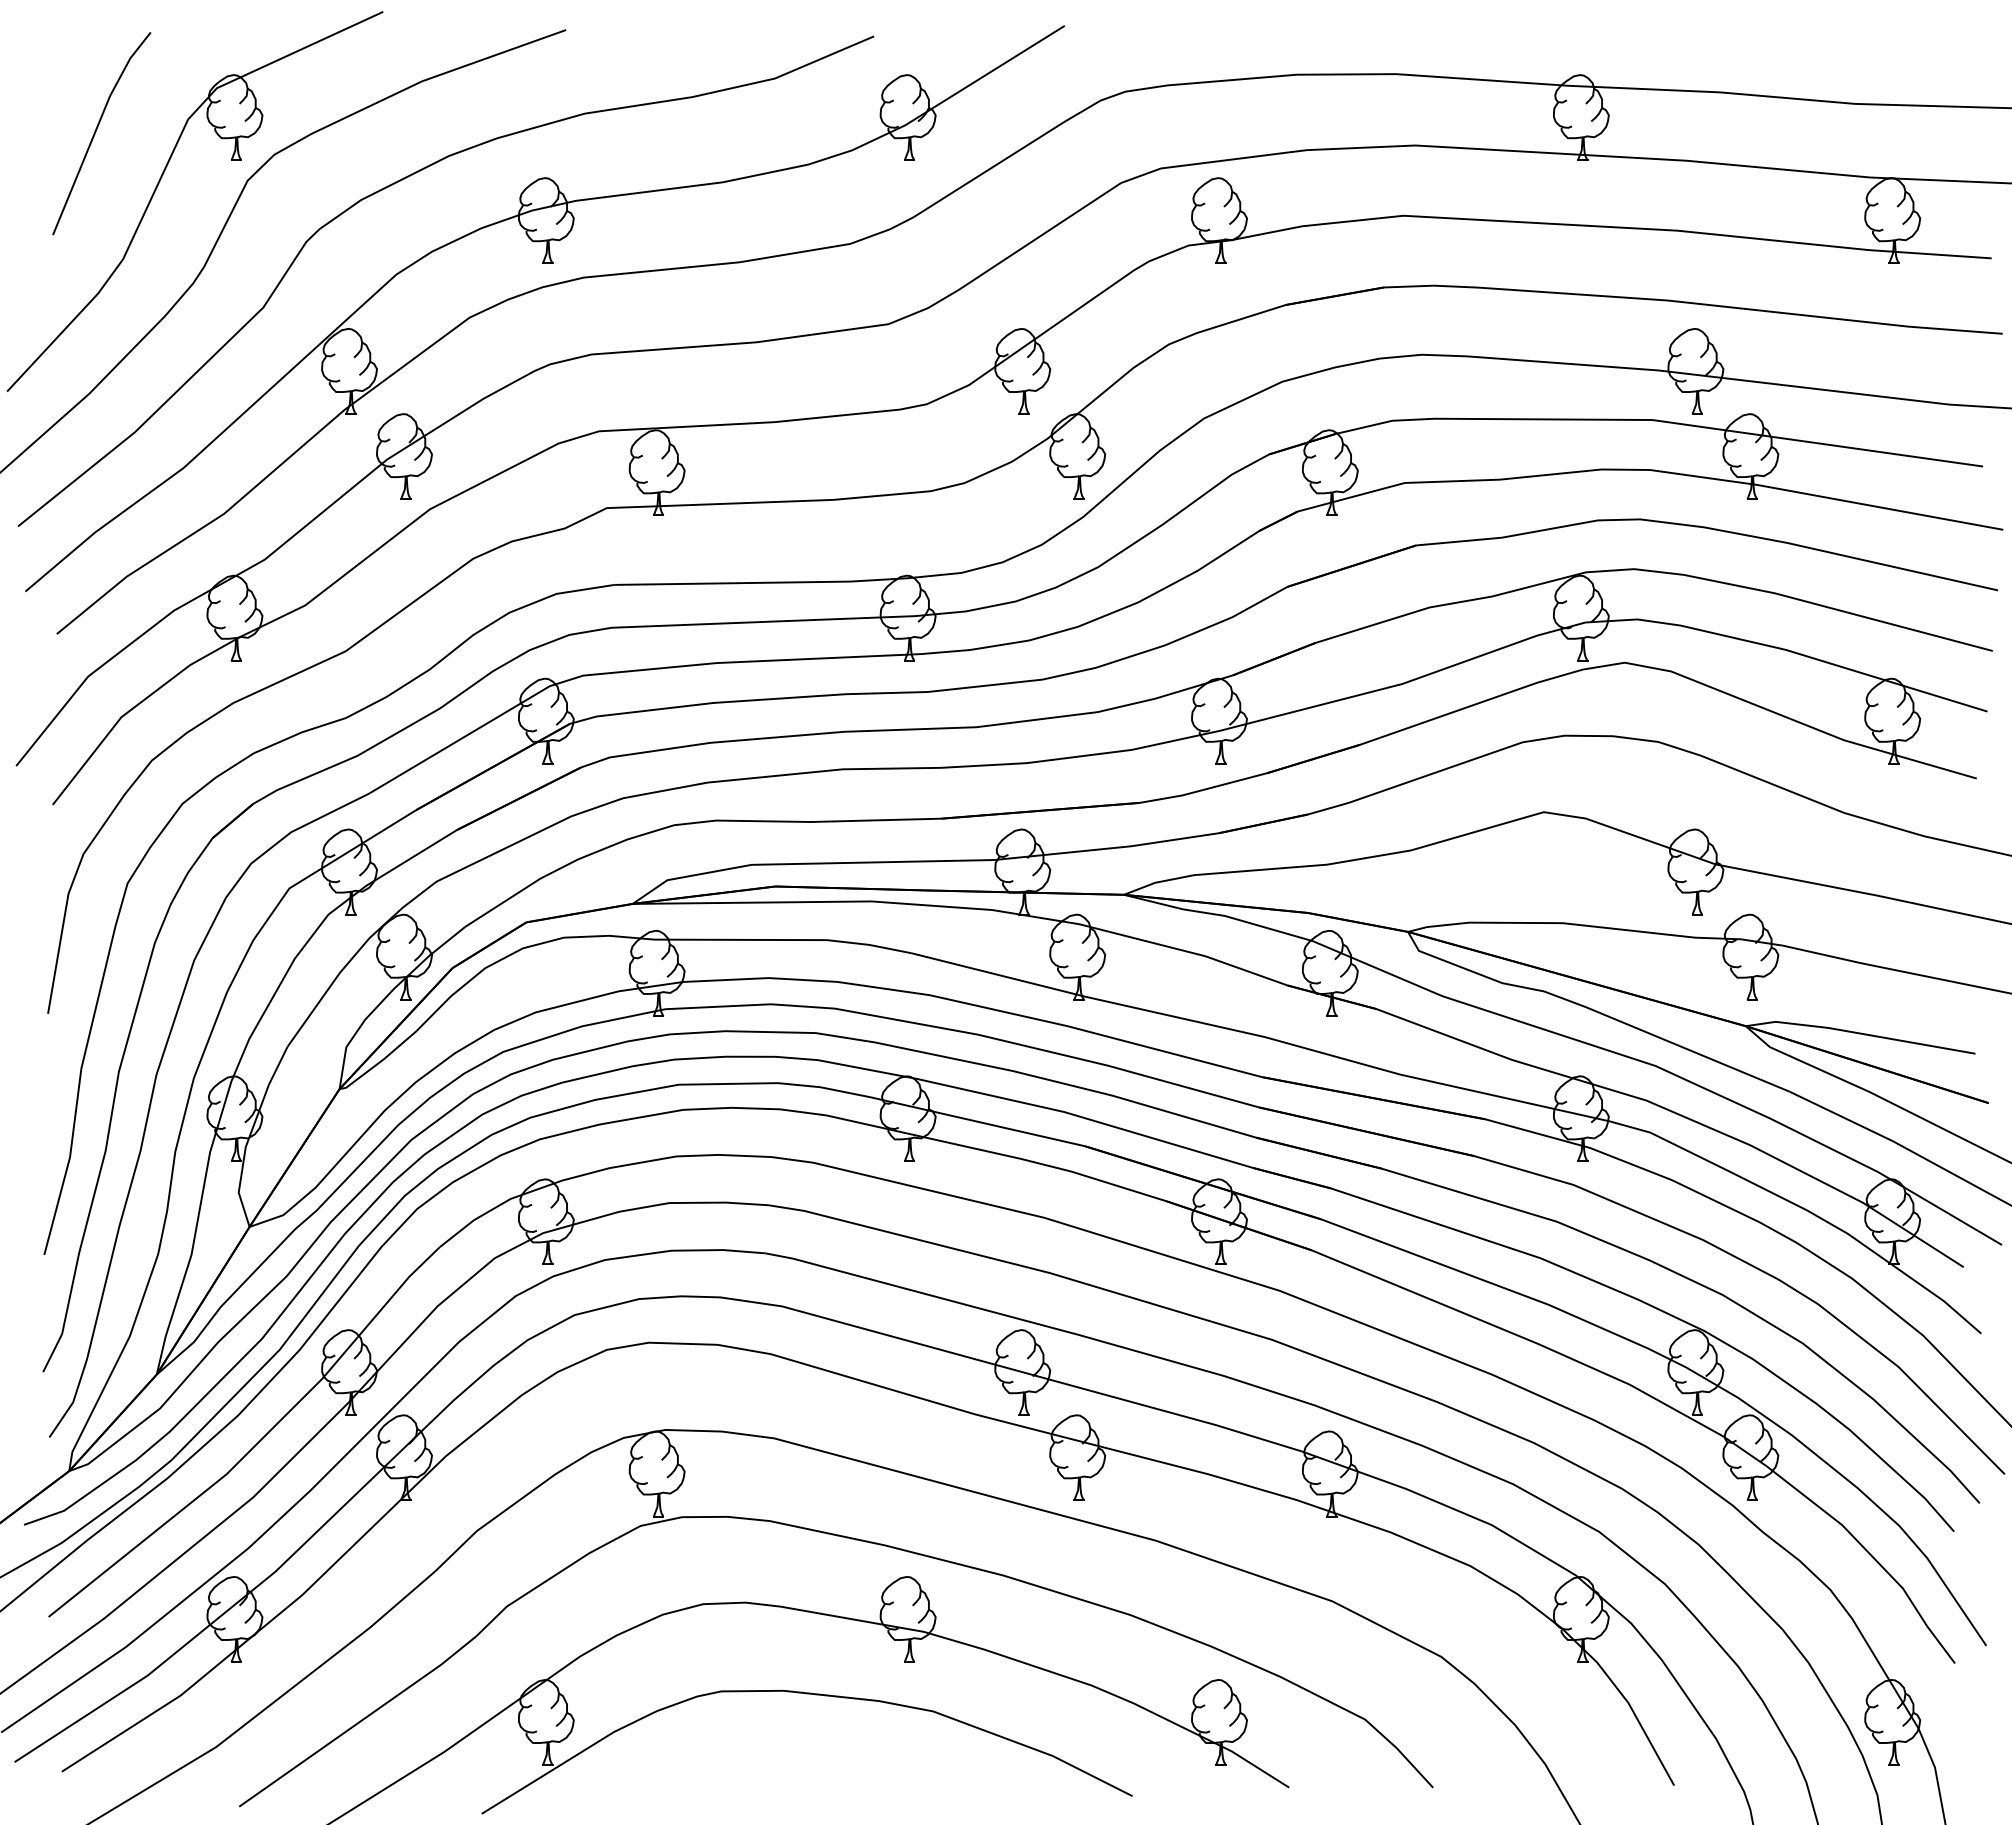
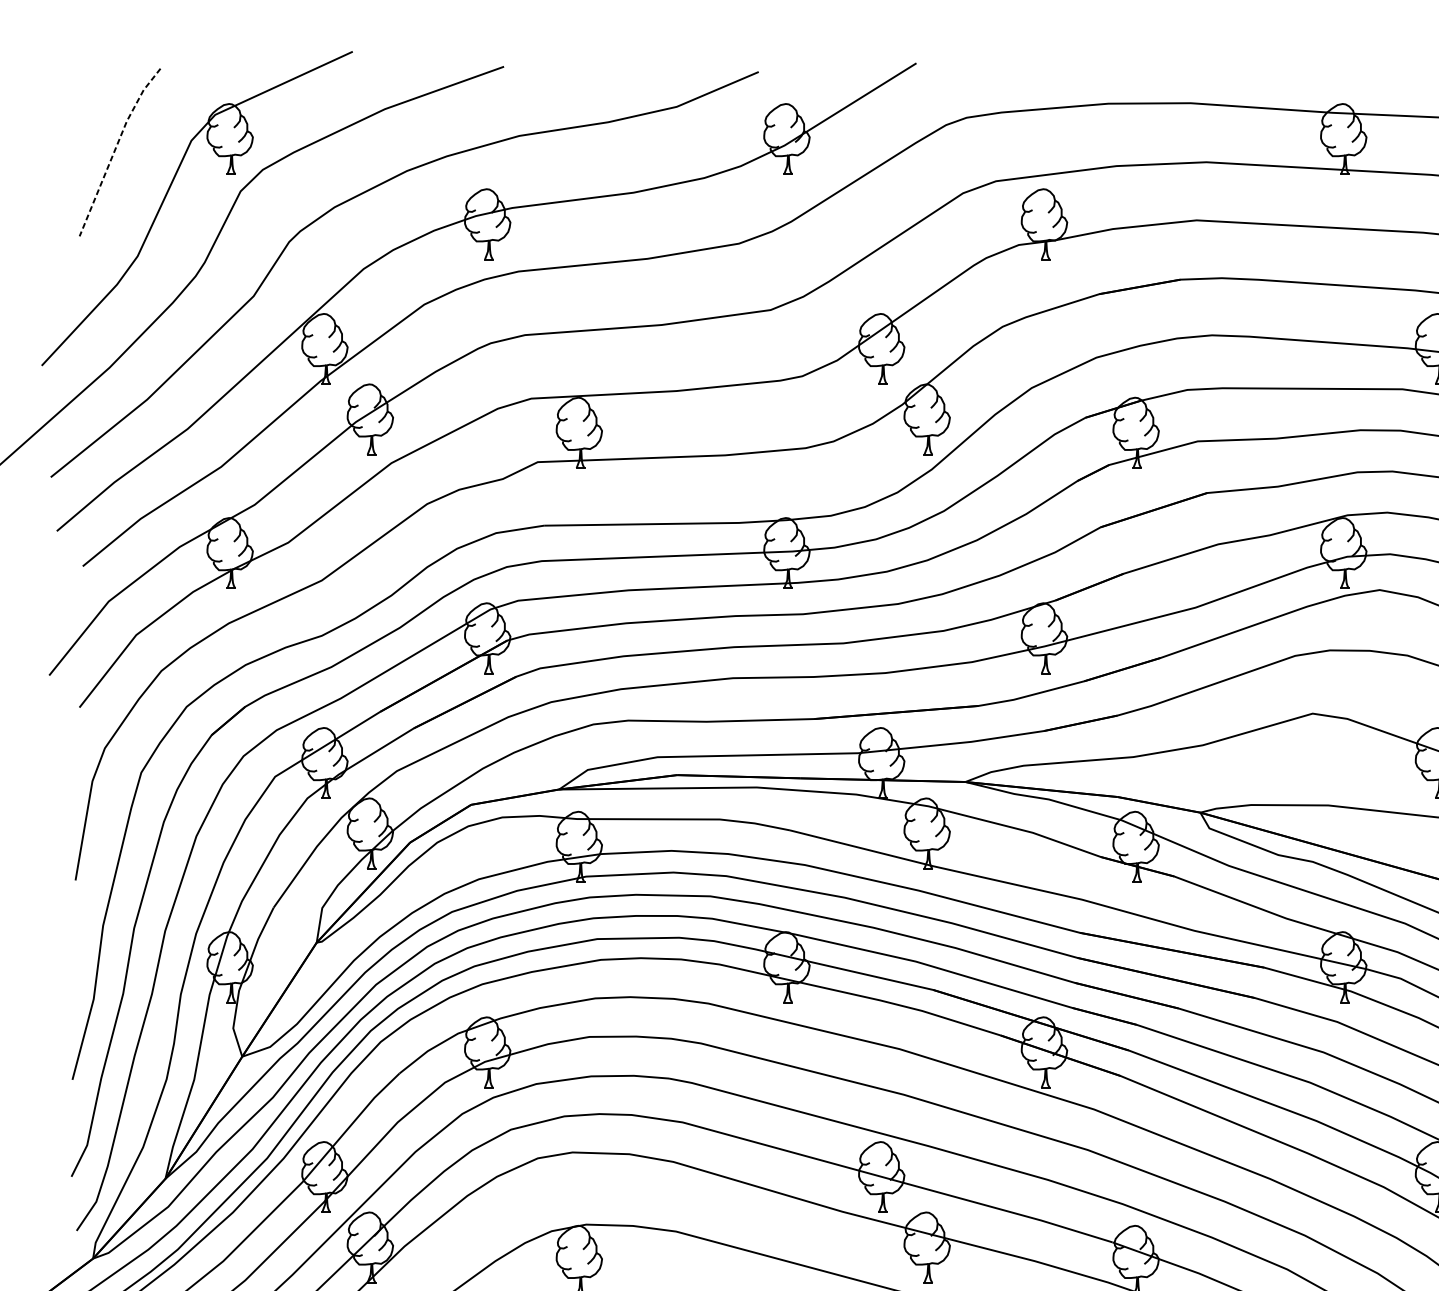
line: (96, 129) -> (115, 149), solid -> dashed

